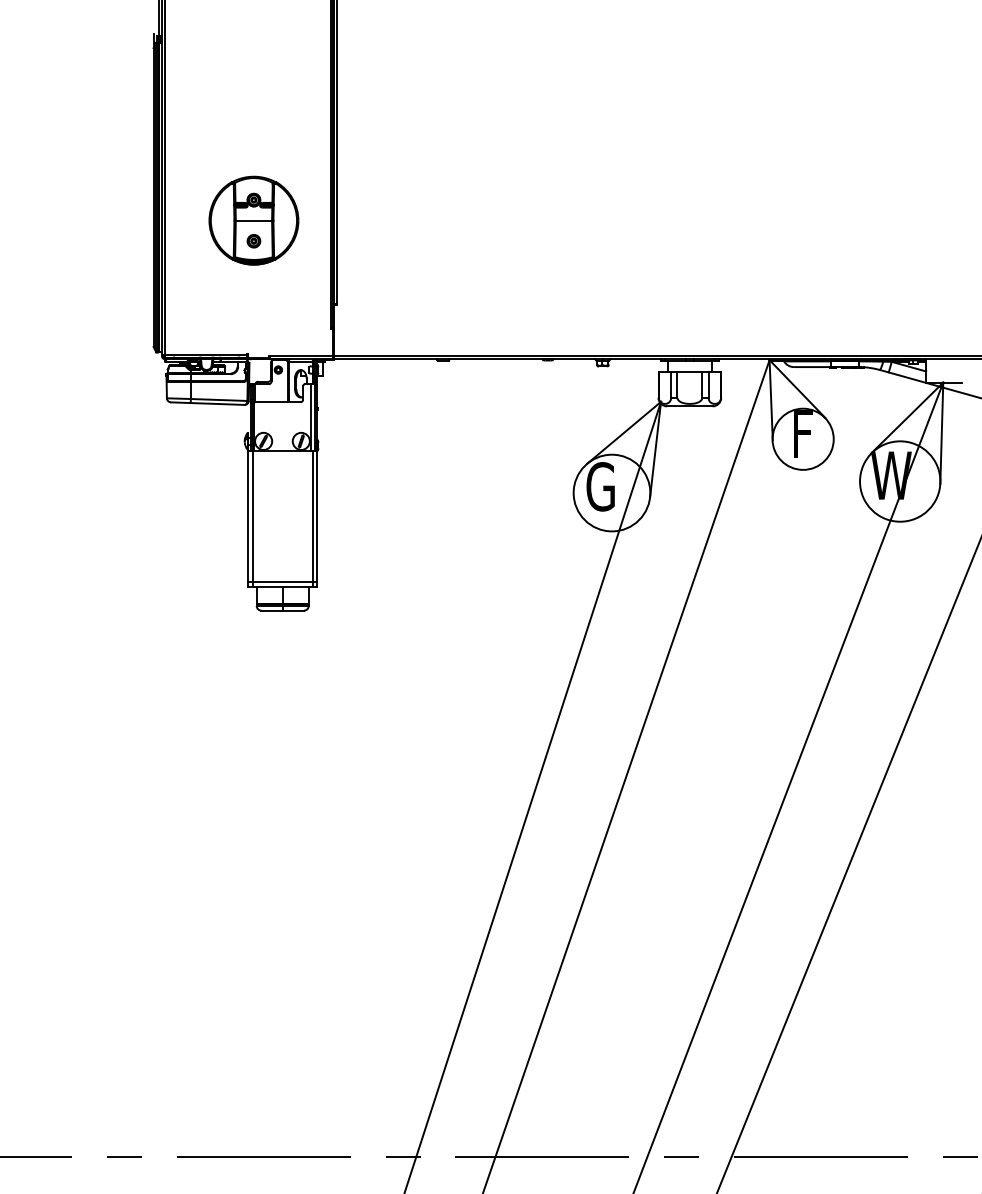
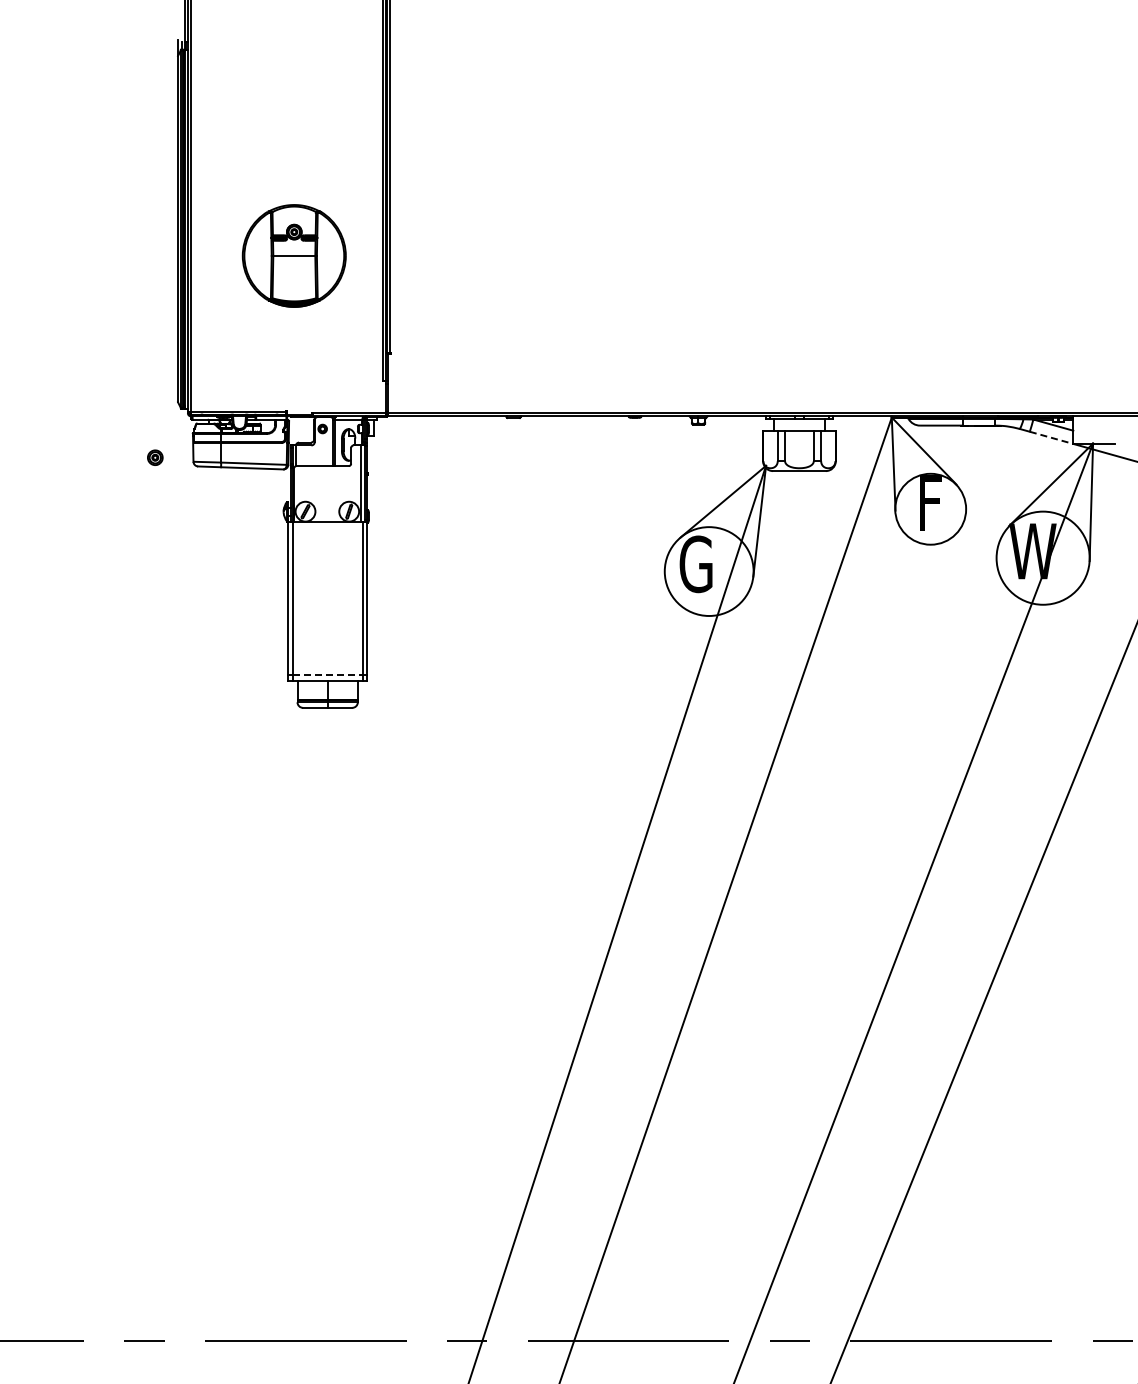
part: (254, 241) -> (155, 457), moved
line: (907, 377) -> (1051, 437), solid -> dashed
line: (282, 581) -> (327, 674), solid -> dashed

